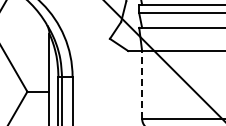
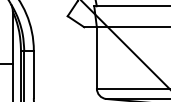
line: (142, 84) -> (97, 57), dashed -> solid

